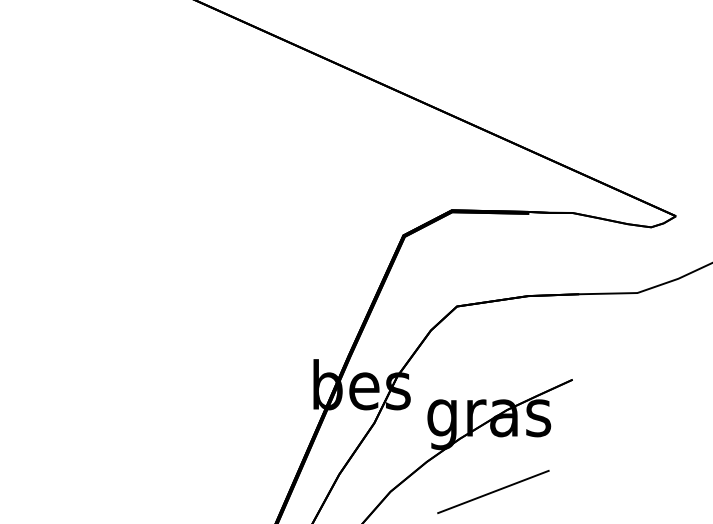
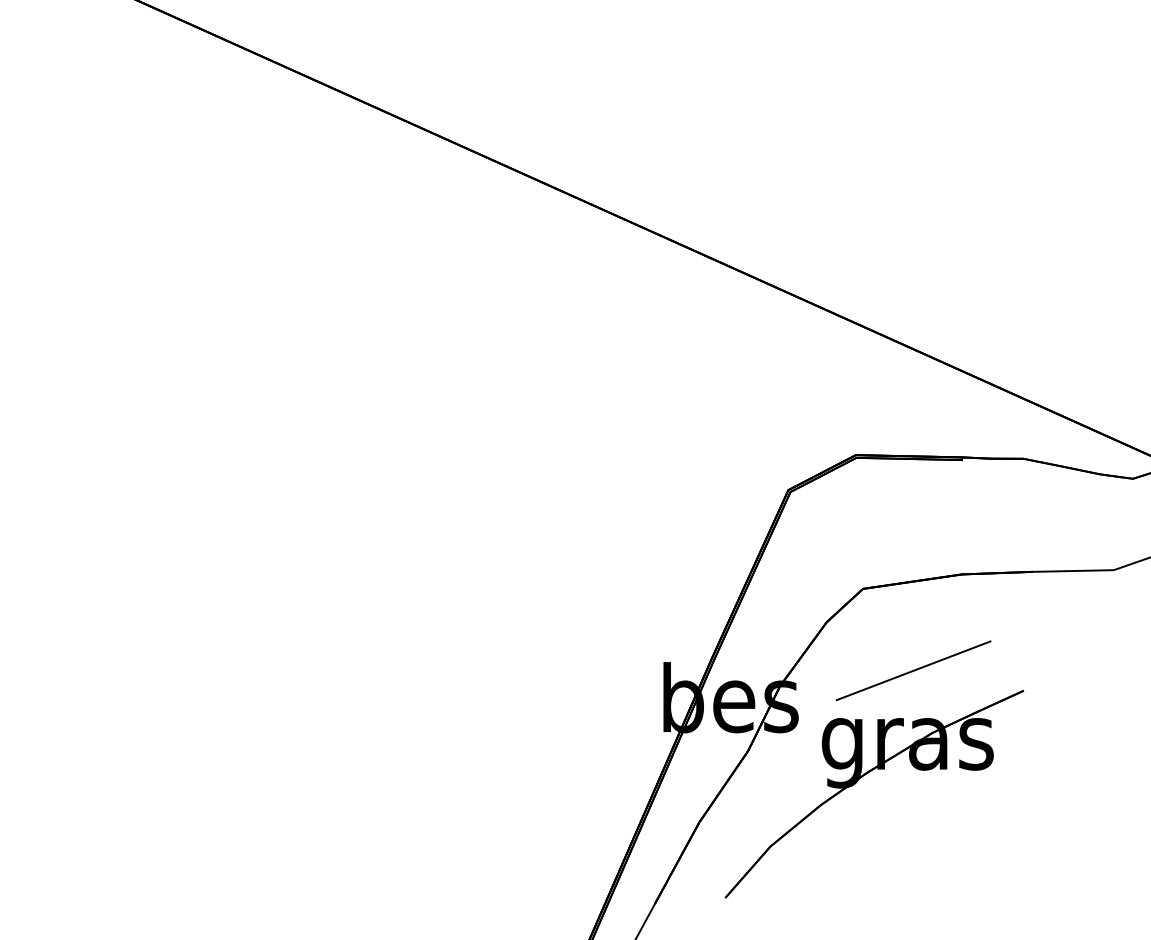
line: (493, 491) -> (913, 670), moved

